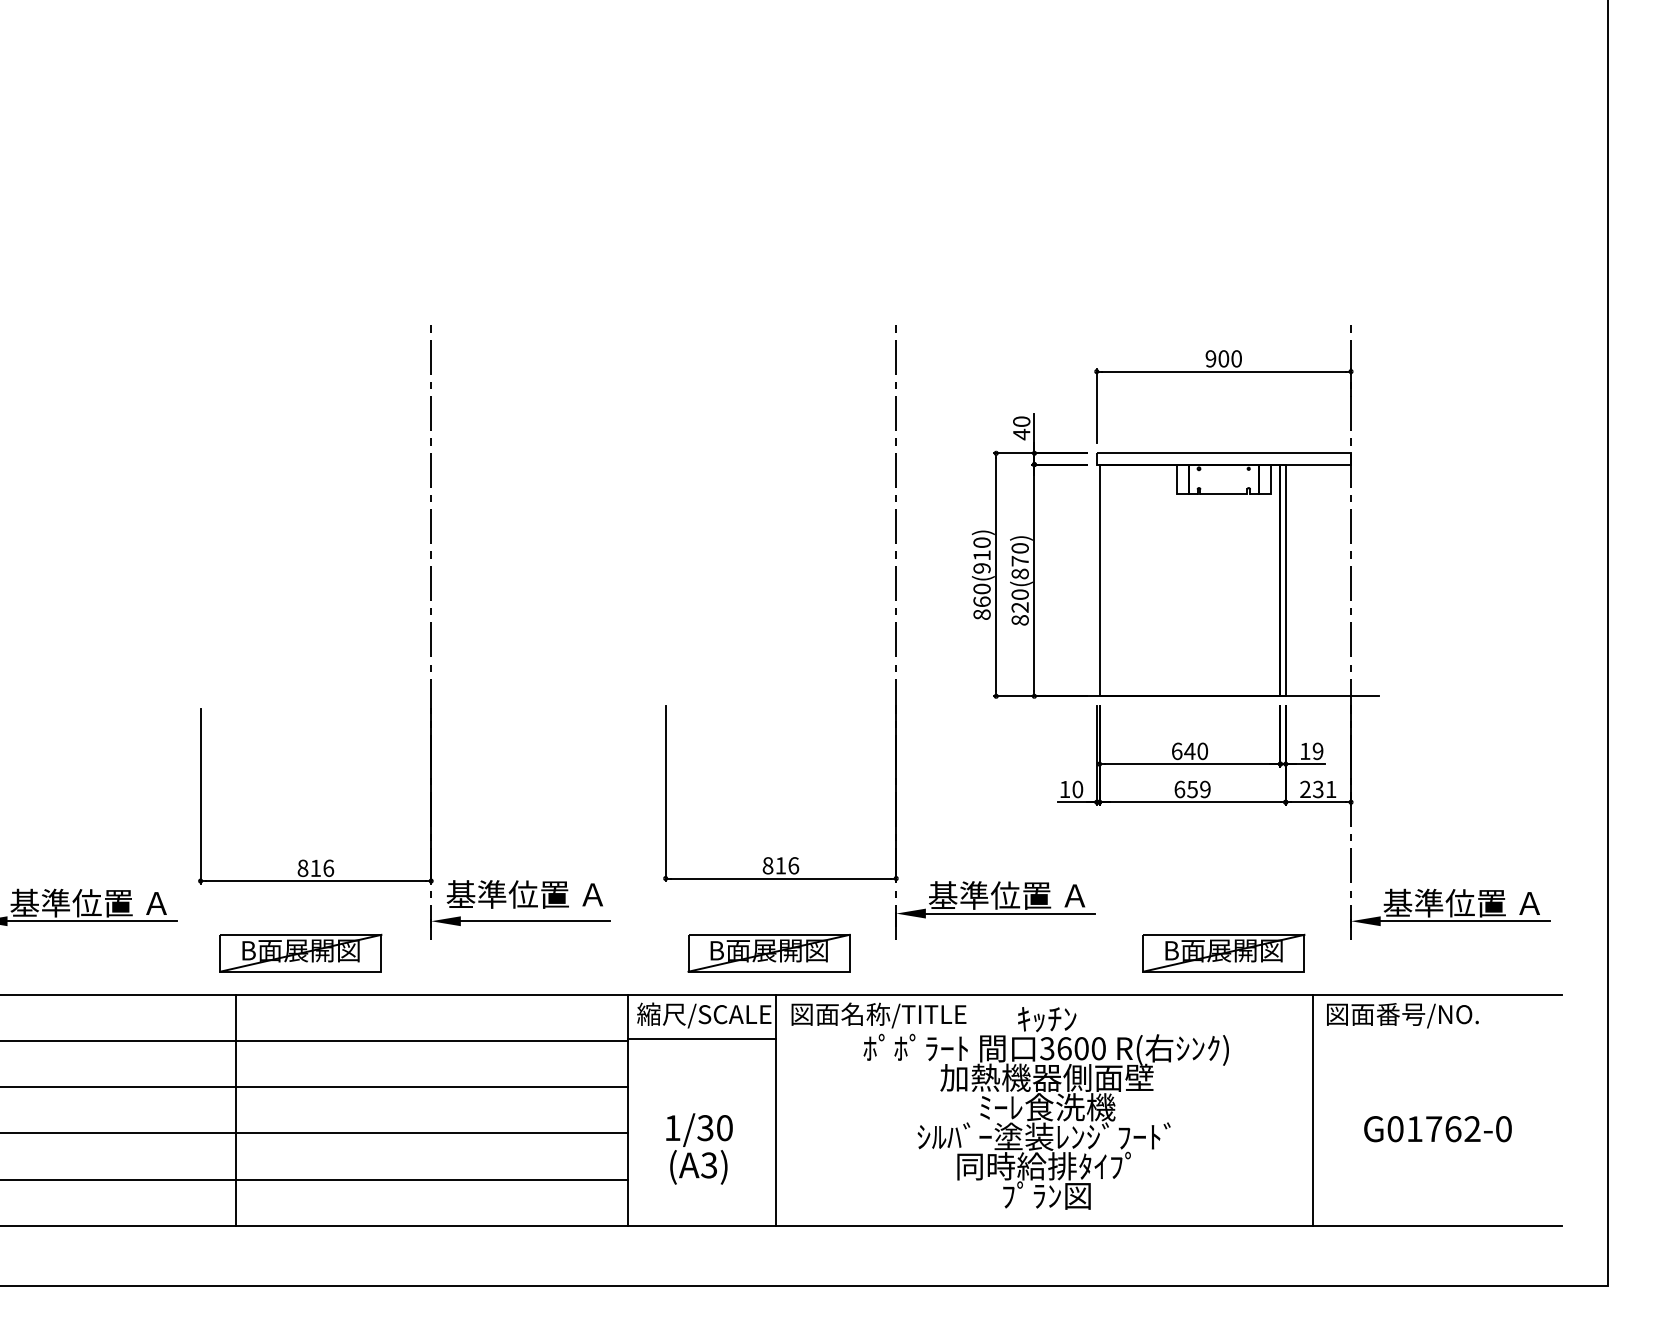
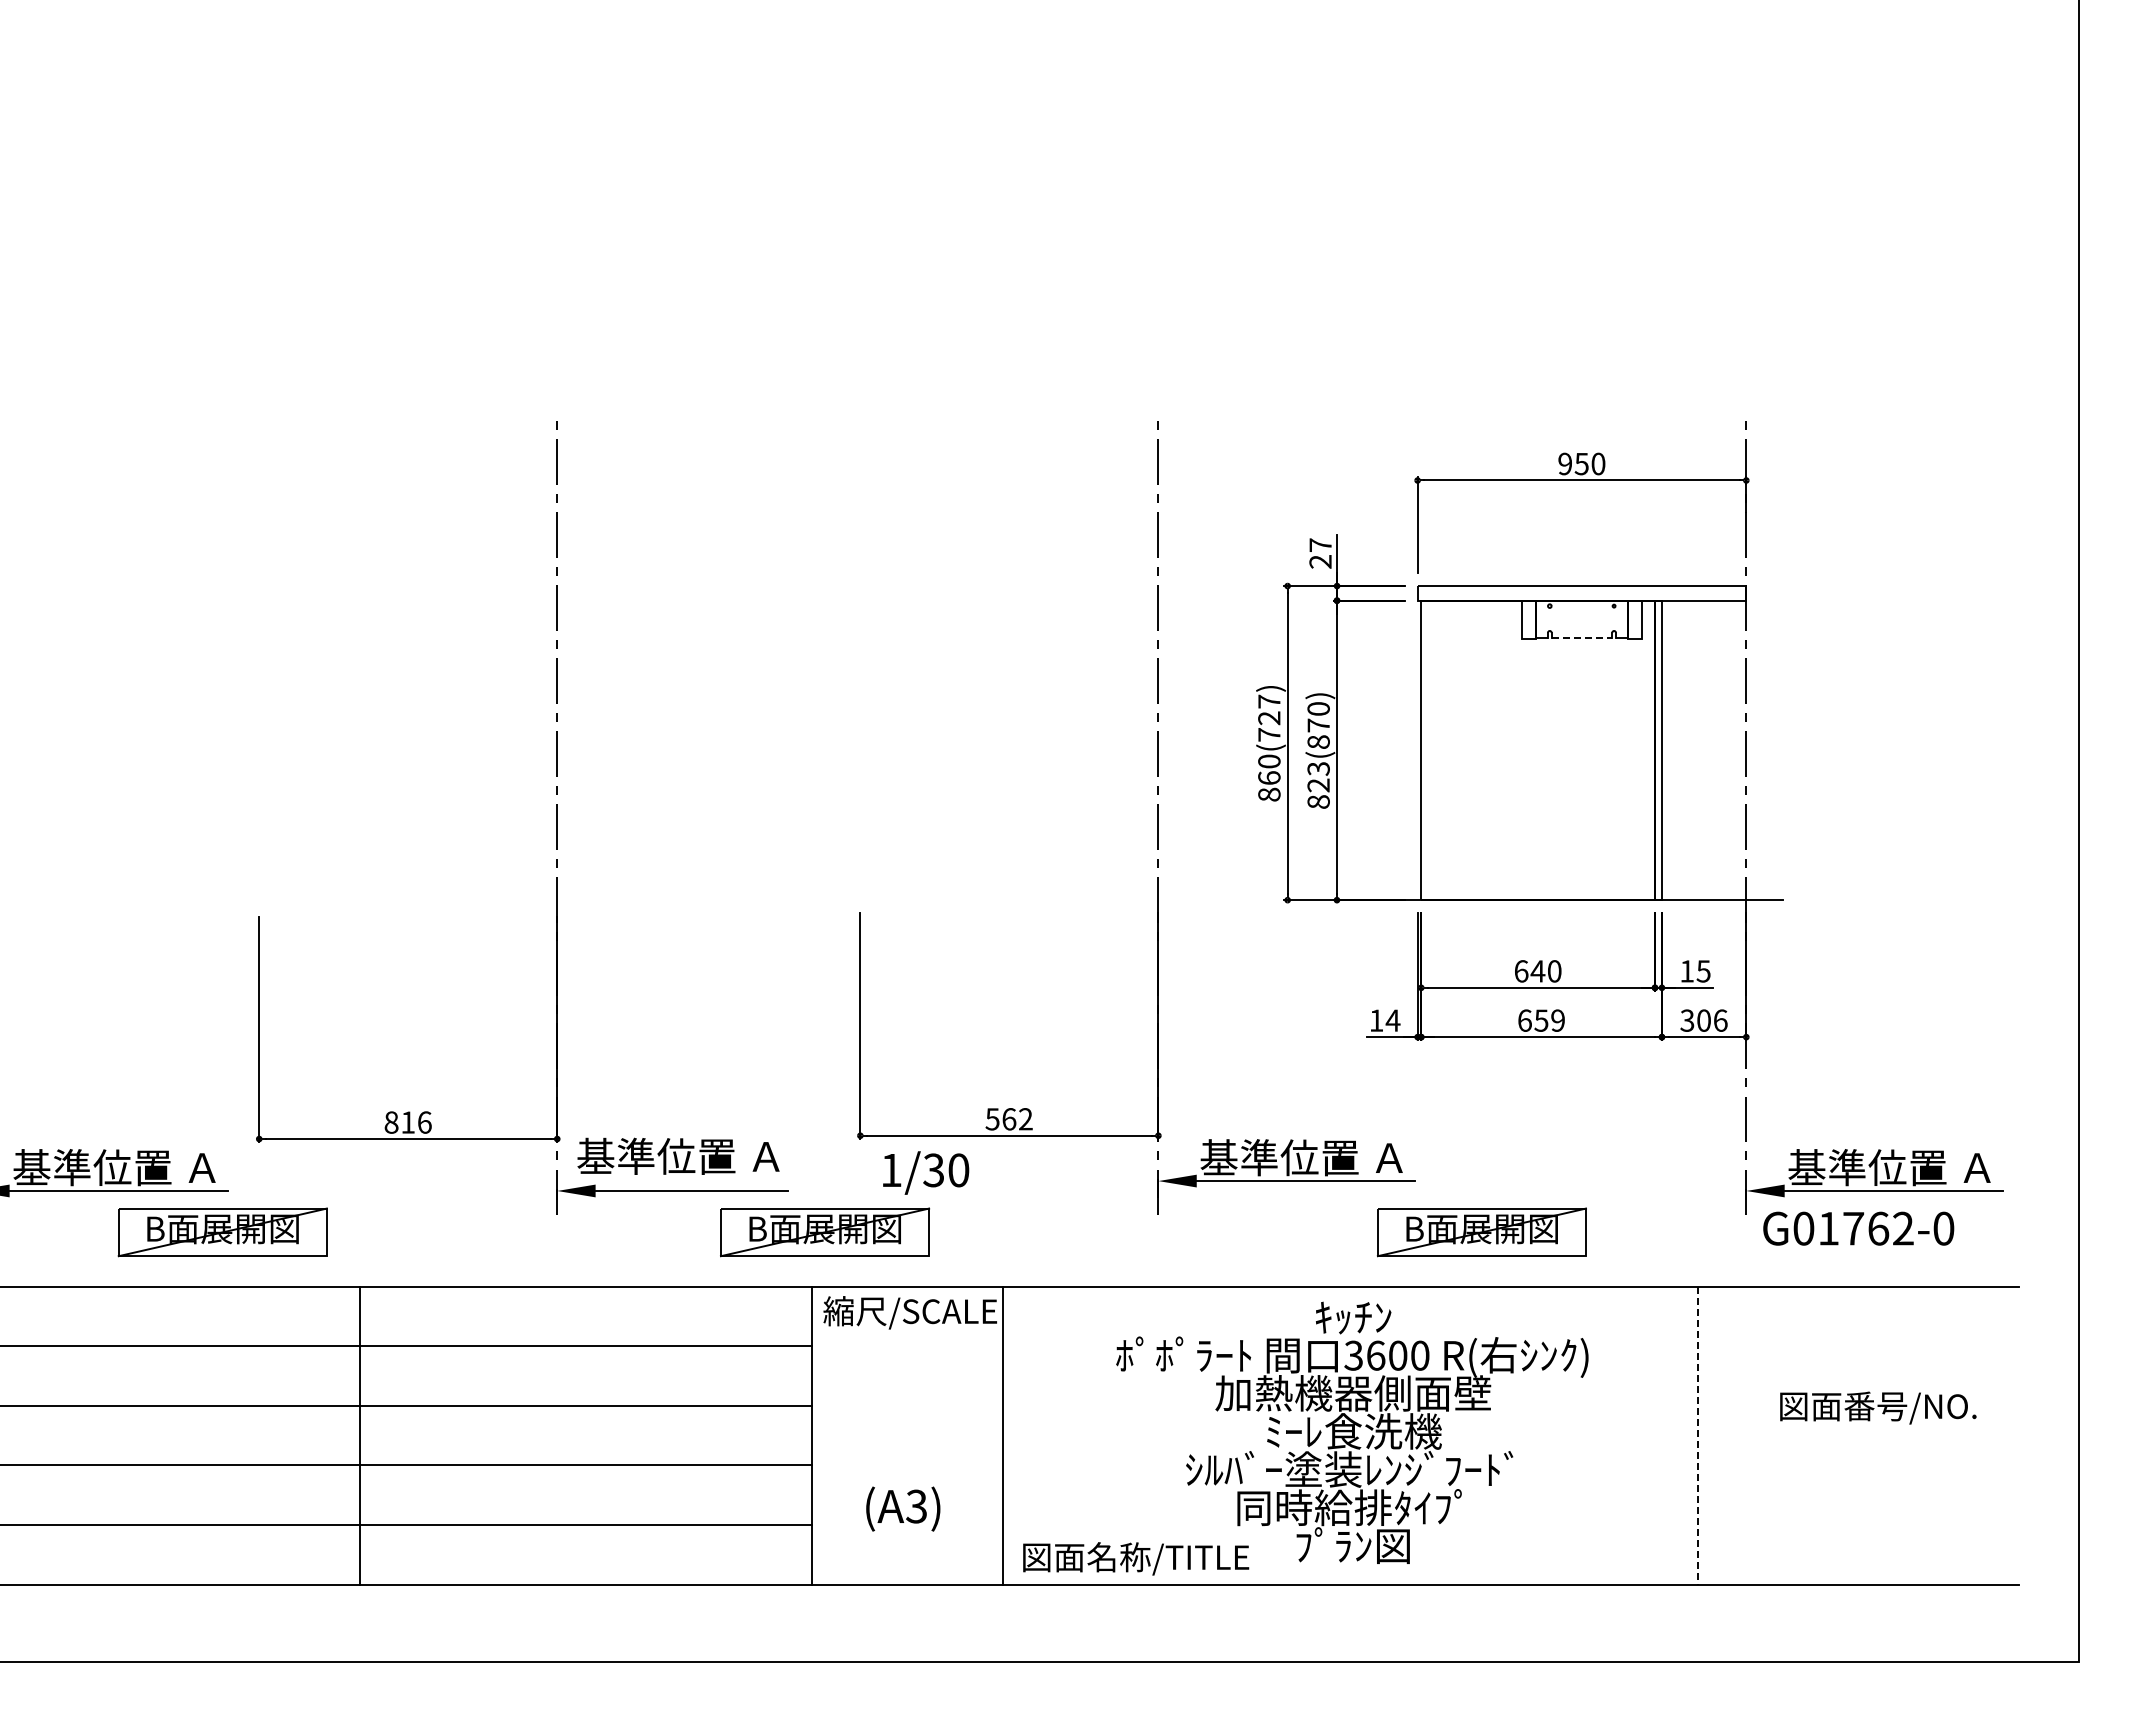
text: (1223, 358) -> (1581, 463), 900 -> 950
text: (1021, 428) -> (1320, 553), 40 -> 27
line: (1224, 493) -> (1582, 638), solid -> dashed
text: (982, 554) -> (1269, 717), 860(910) -> 860(727)
text: (1020, 594) -> (1318, 768), 820(870) -> 823(870)
text: (1317, 751) -> (1703, 971), 19 -> 15
text: (1077, 789) -> (1392, 1020), 10 -> 14
text: (1317, 789) -> (1703, 1020), 231 -> 306
text: (780, 865) -> (1008, 1119), 816 -> 562
part: (300, 953) -> (222, 1232), moved
part: (769, 953) -> (825, 1232), moved
part: (1223, 953) -> (1481, 1232), moved
text: (879, 1015) -> (1136, 1558), moved
text: (1403, 1015) -> (1878, 1407), moved
line: (702, 1038) -> (907, 1342), removed
line: (236, 1110) -> (360, 1435), moved
line: (1313, 1111) -> (1697, 1436), solid -> dashed
text: (1437, 1128) -> (1858, 1228), moved
text: (699, 1129) -> (926, 1172), moved

